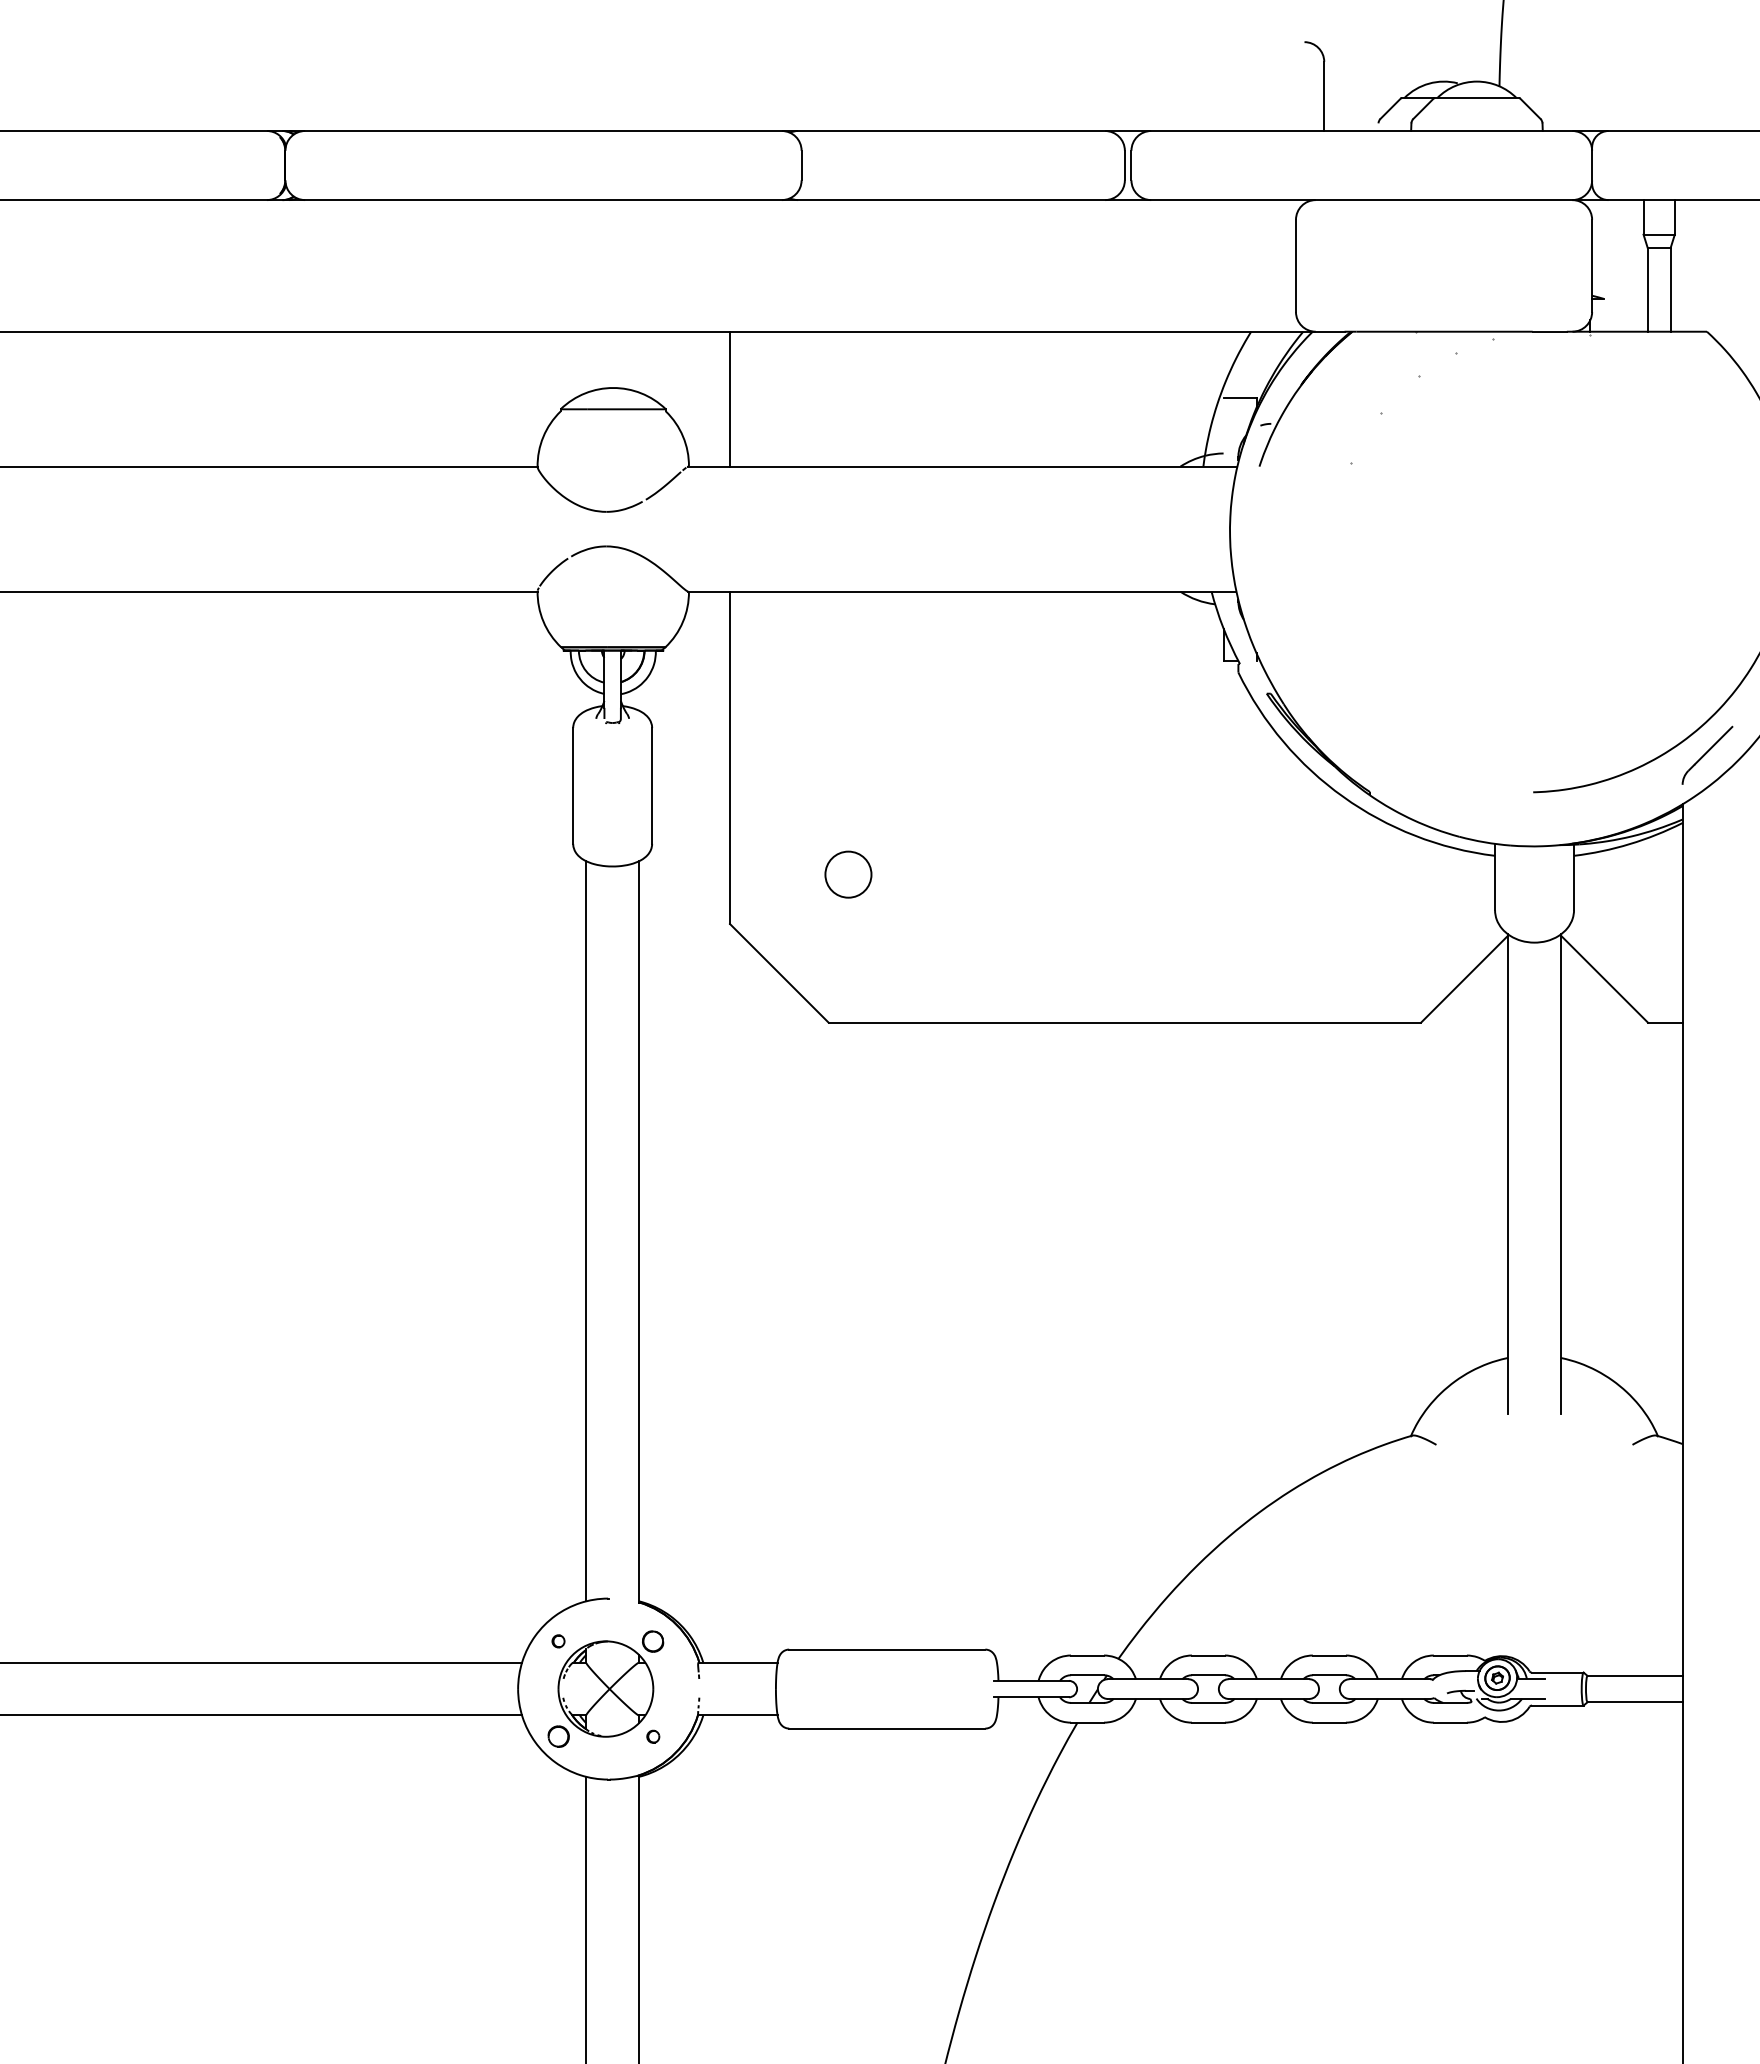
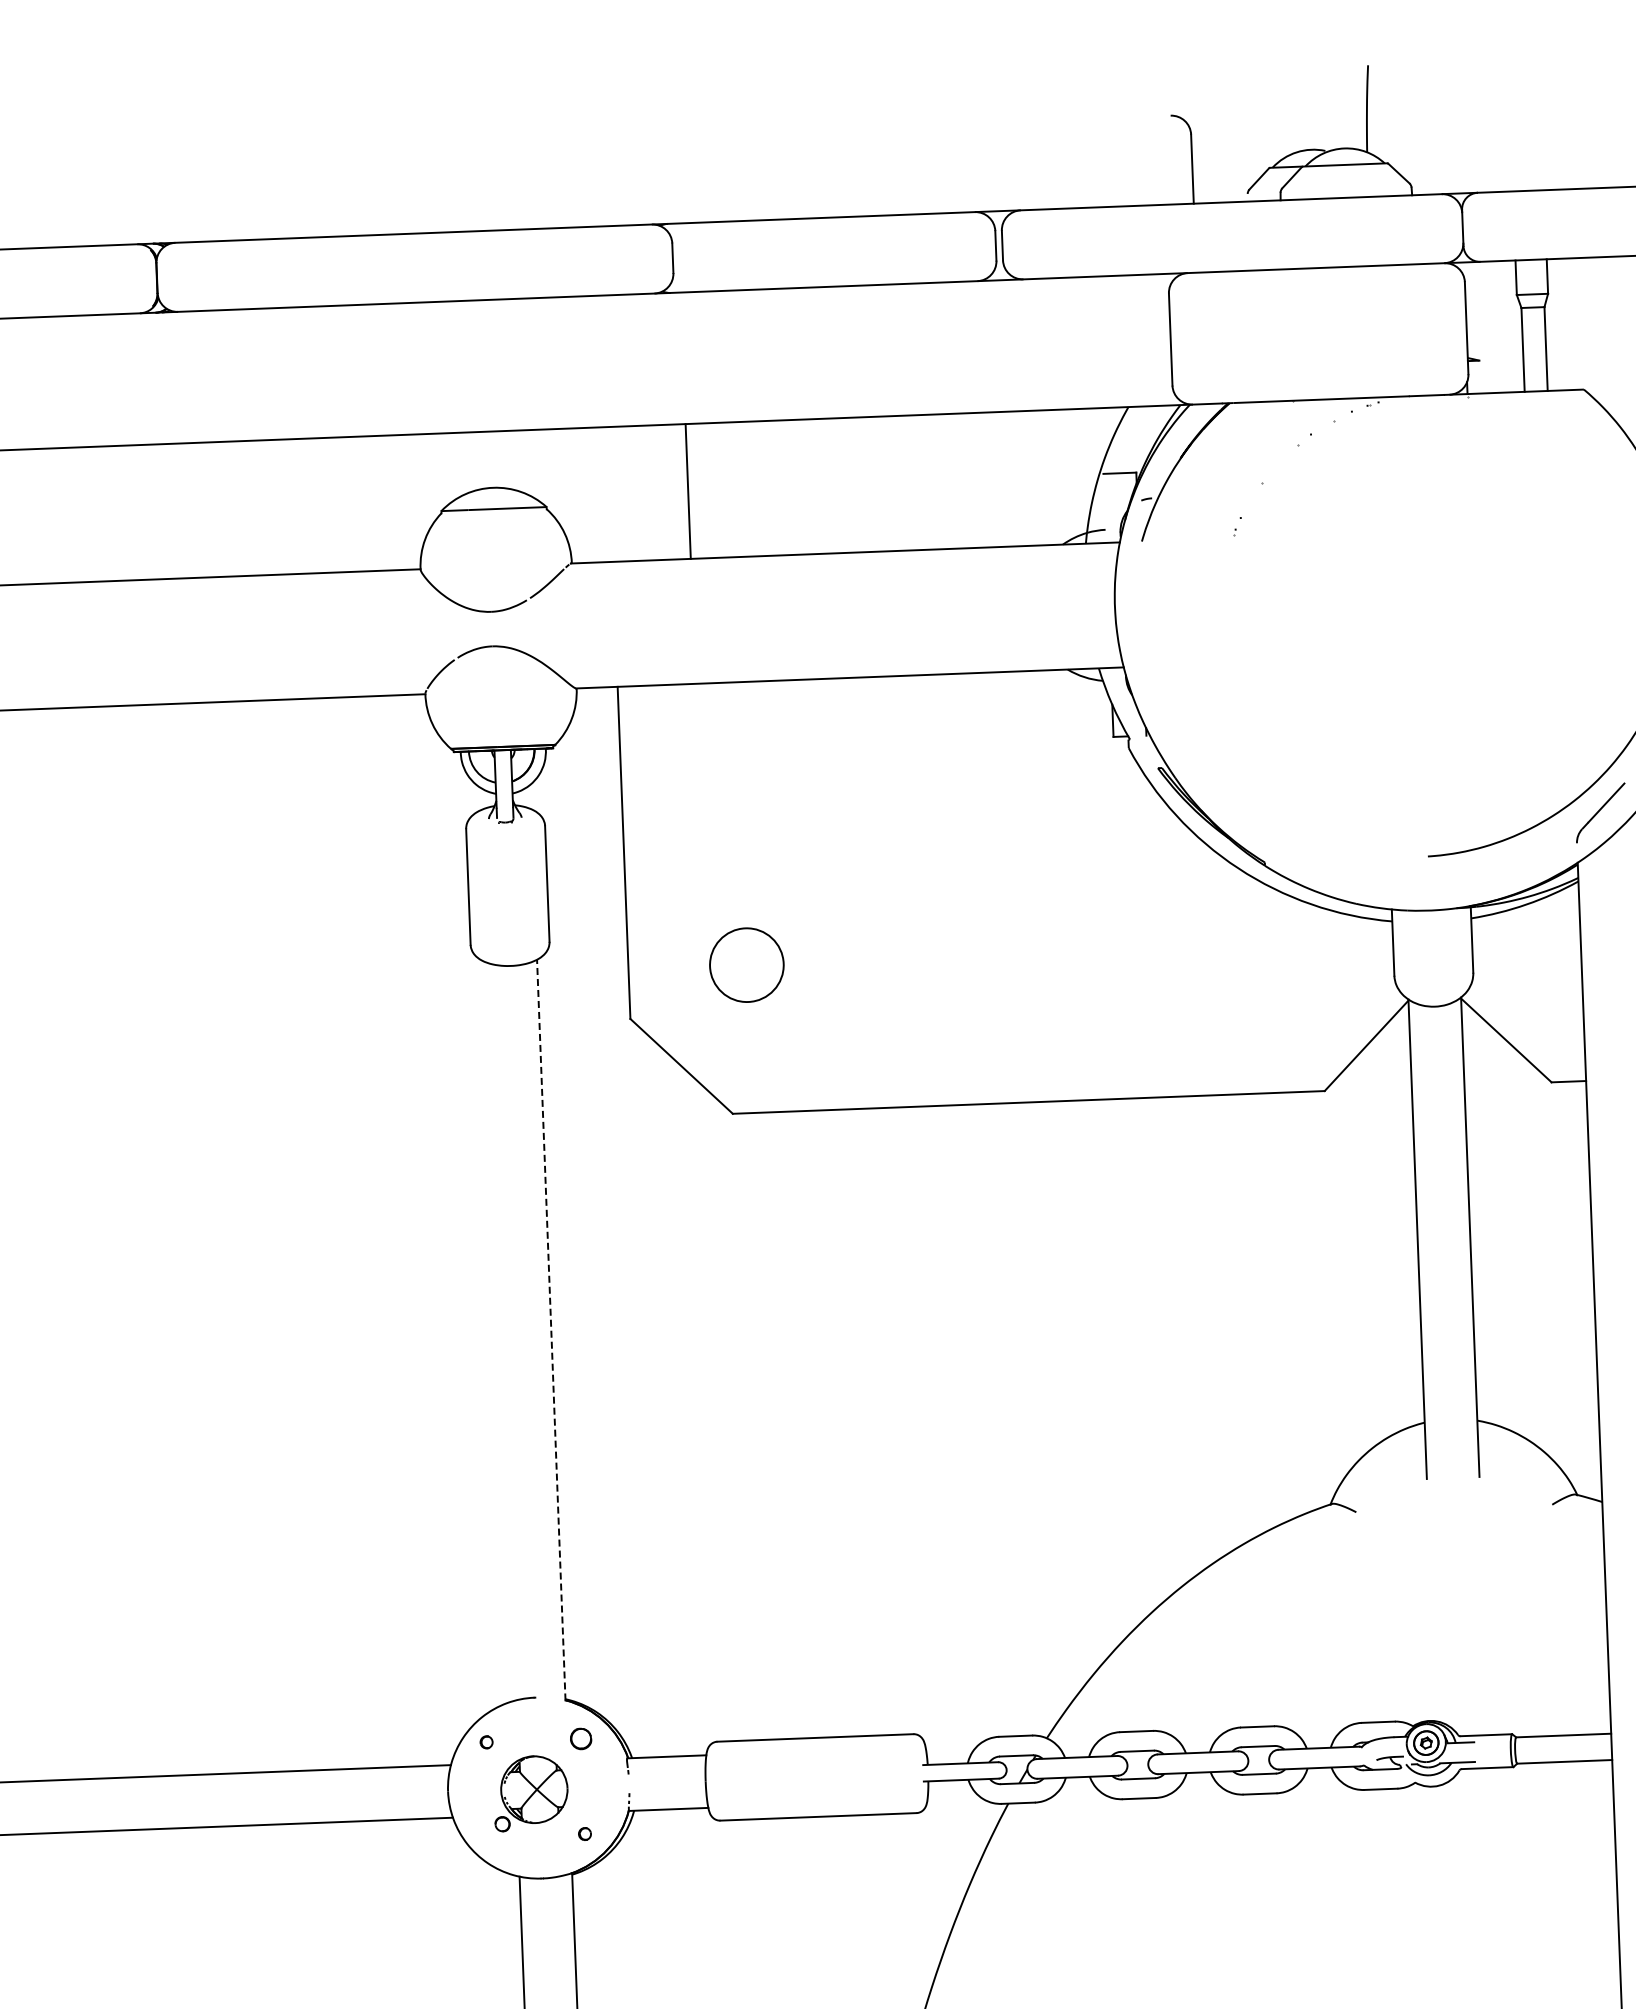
line: (730, 398) -> (688, 490), moved
circle: (848, 874) -> (746, 964), size x1.6
line: (586, 1231) -> (498, 1331), removed
line: (638, 1231) -> (550, 1329), solid -> dashed
part: (600, 1693) -> (530, 1792), size x0.7

